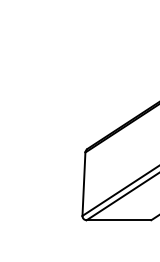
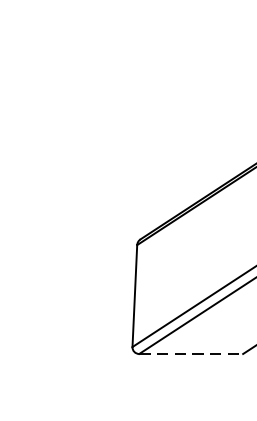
line: (119, 220) -> (192, 354), solid -> dashed

